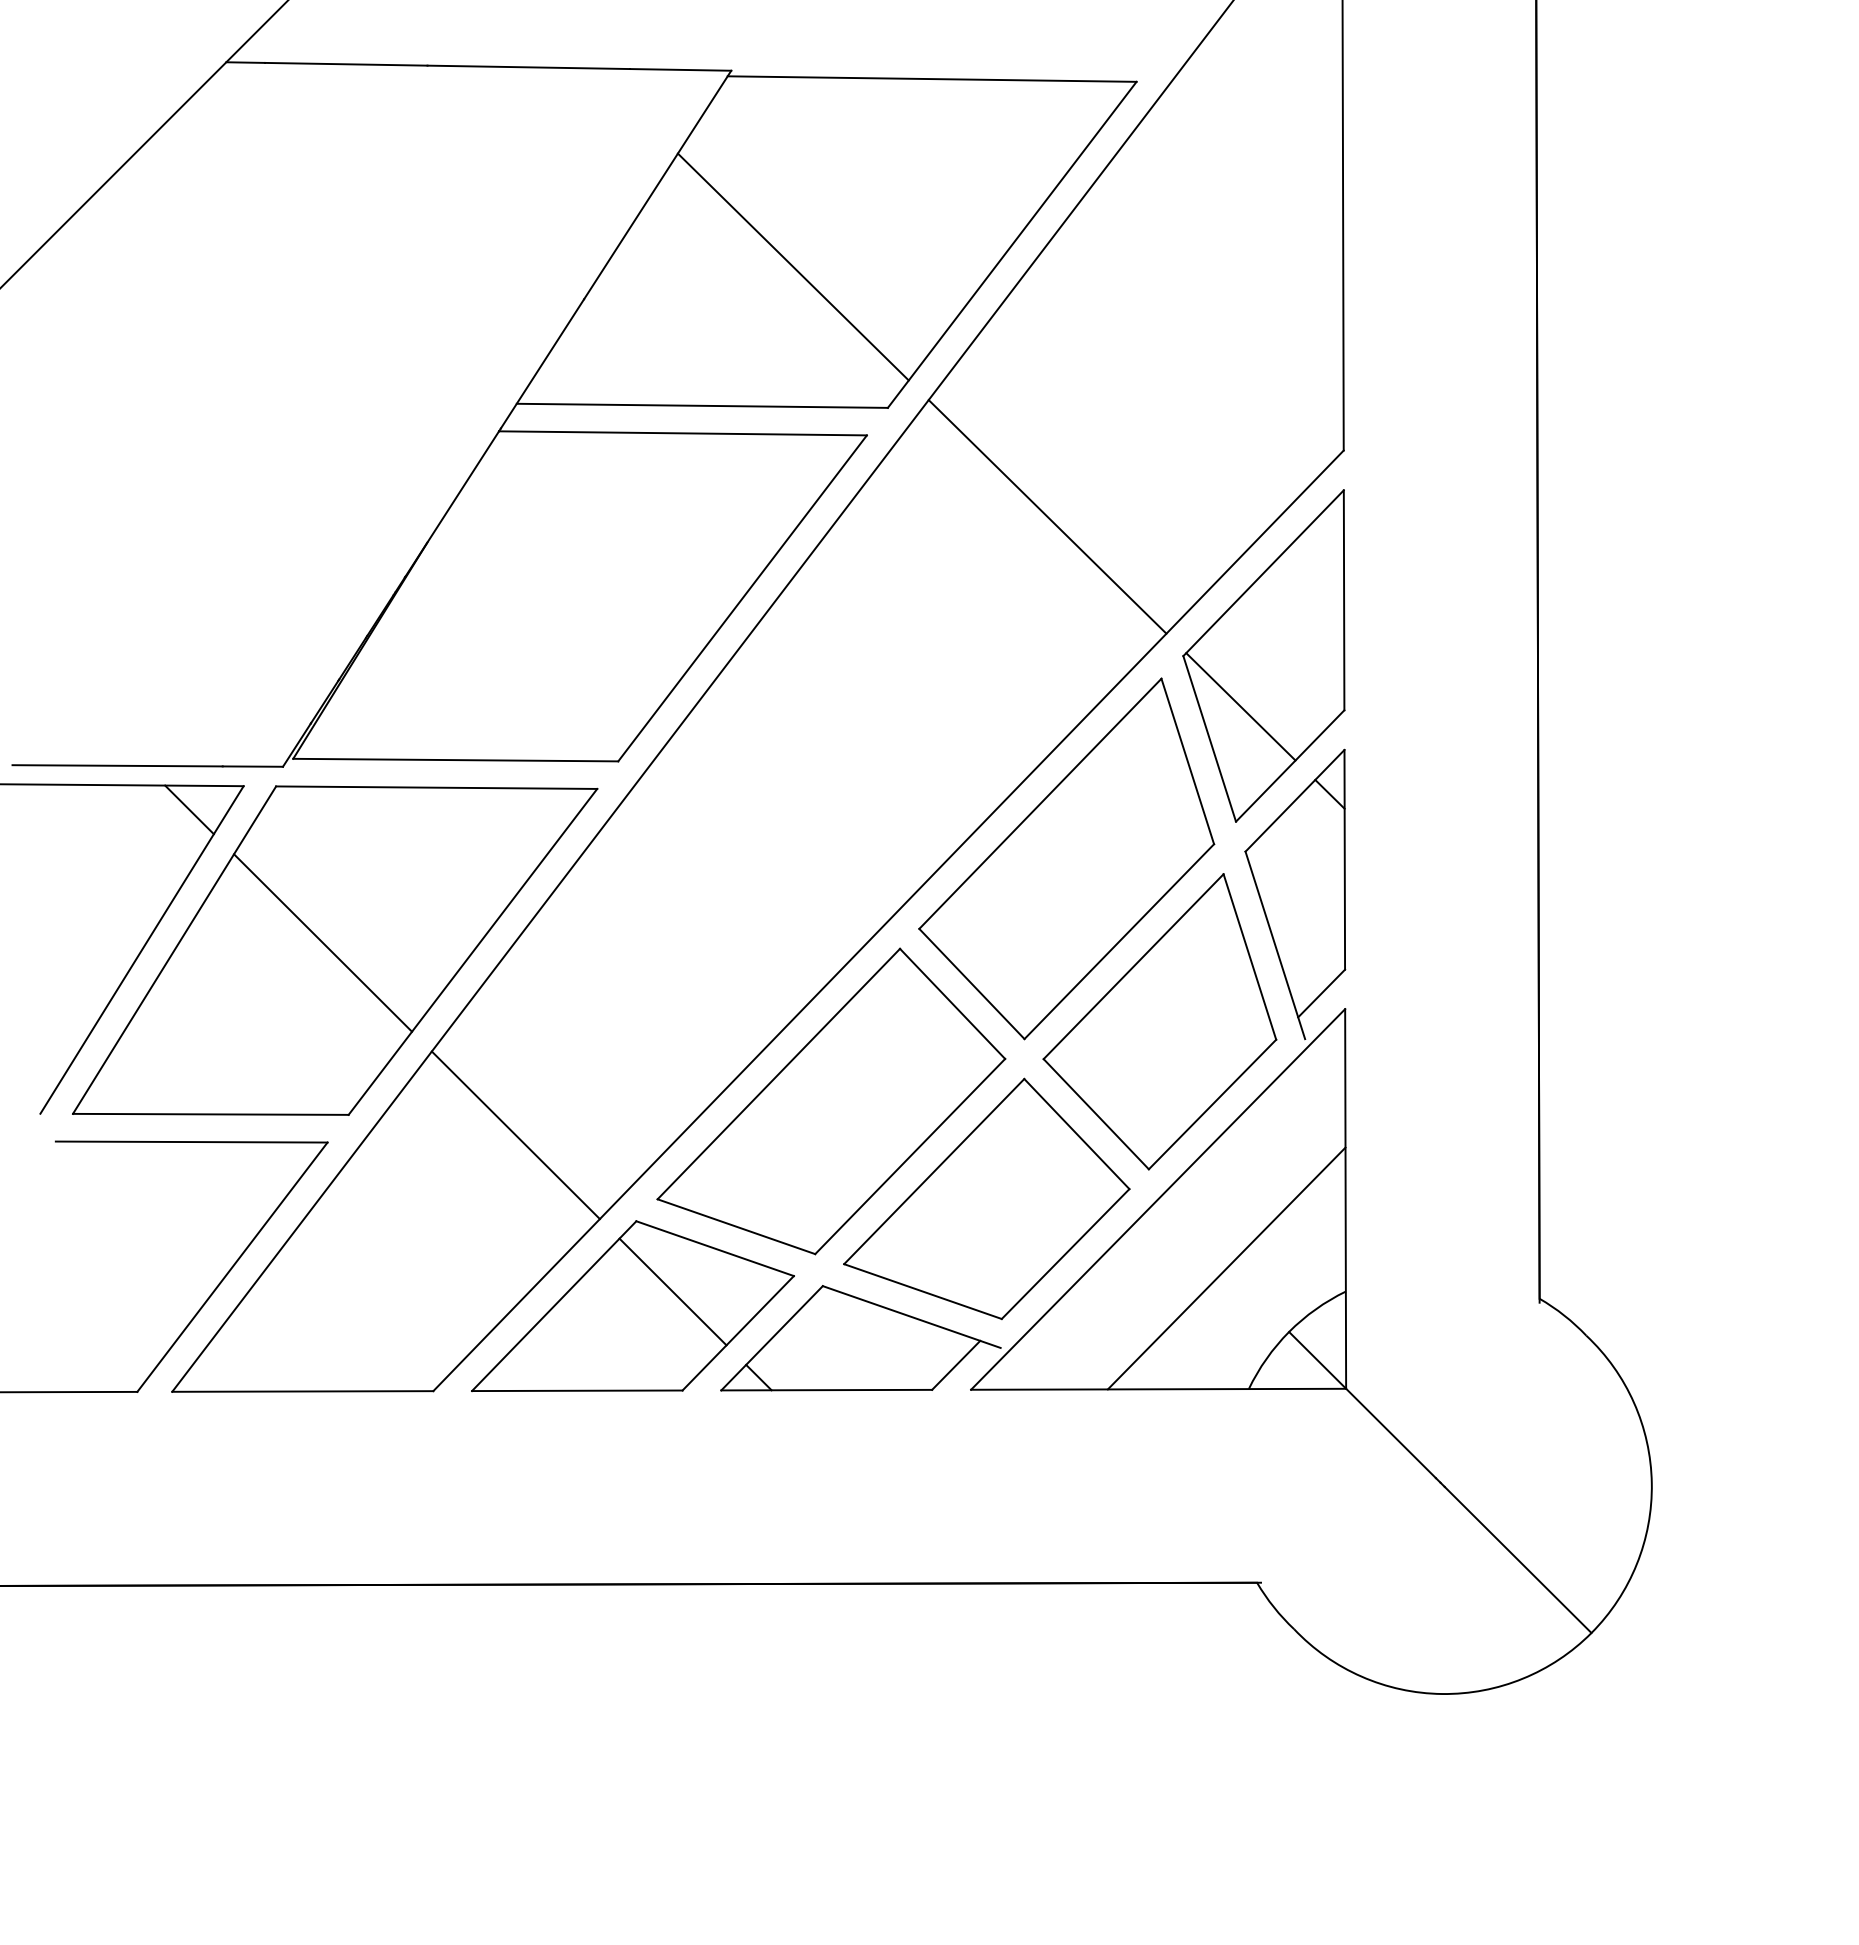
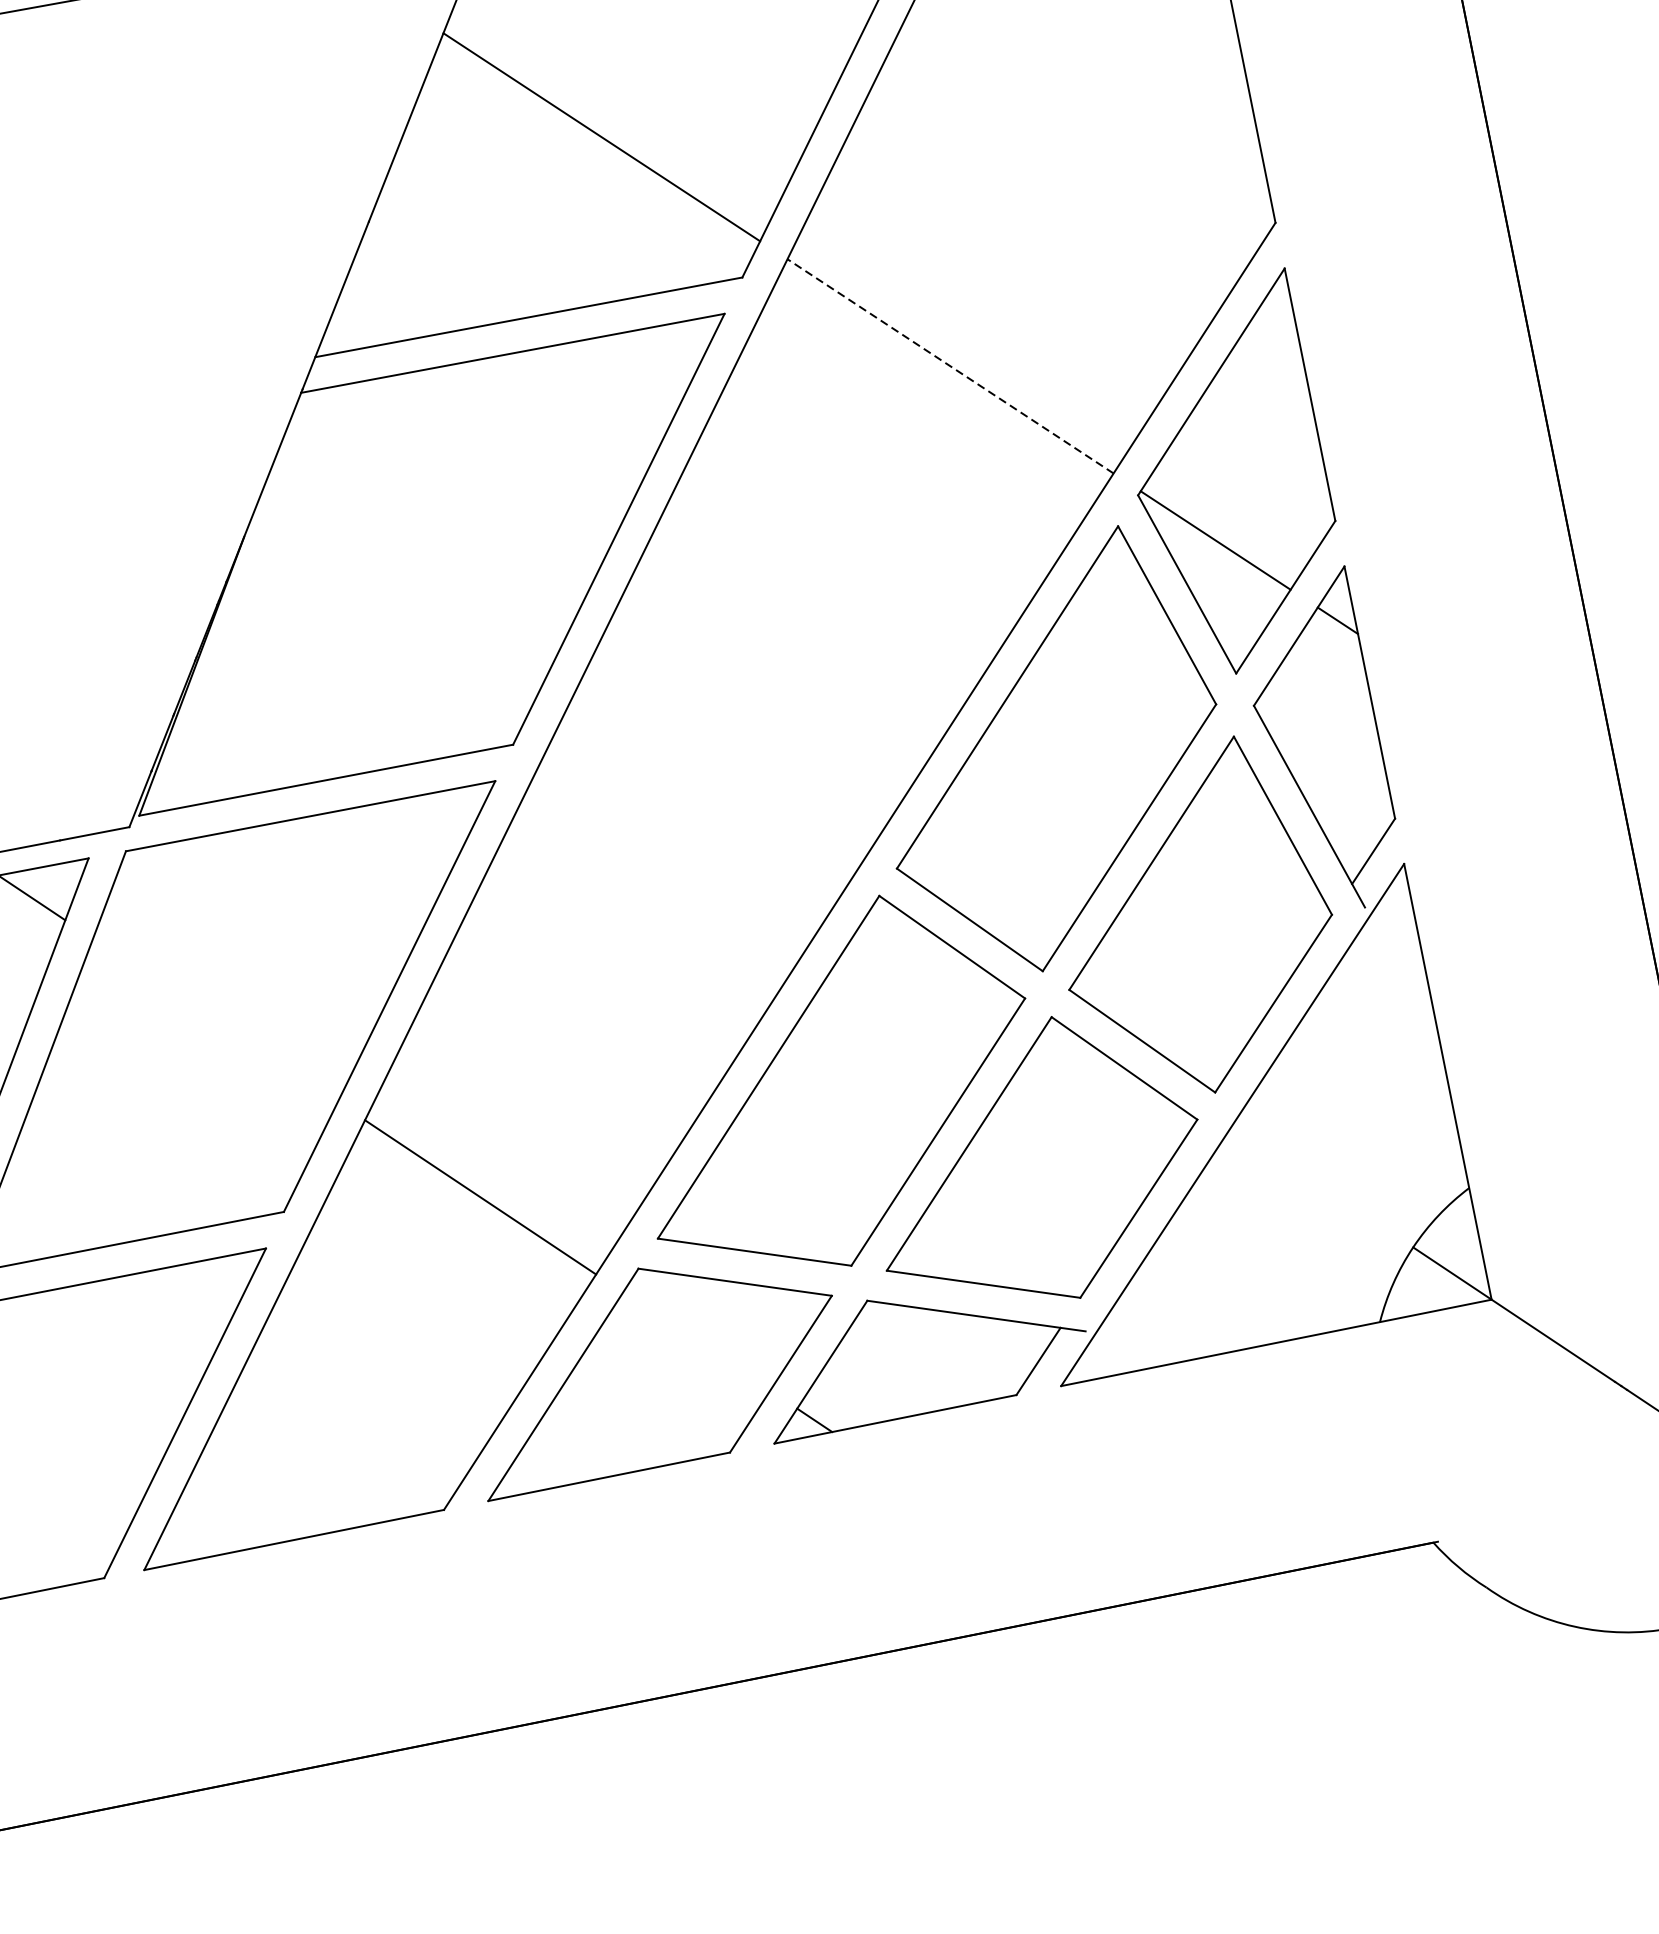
line: (1047, 516) -> (950, 365), solid -> dashed
line: (323, 942) -> (215, 1019), removed
line: (1226, 1268) -> (1326, 1188), removed
line: (672, 1291) -> (695, 1341), removed

